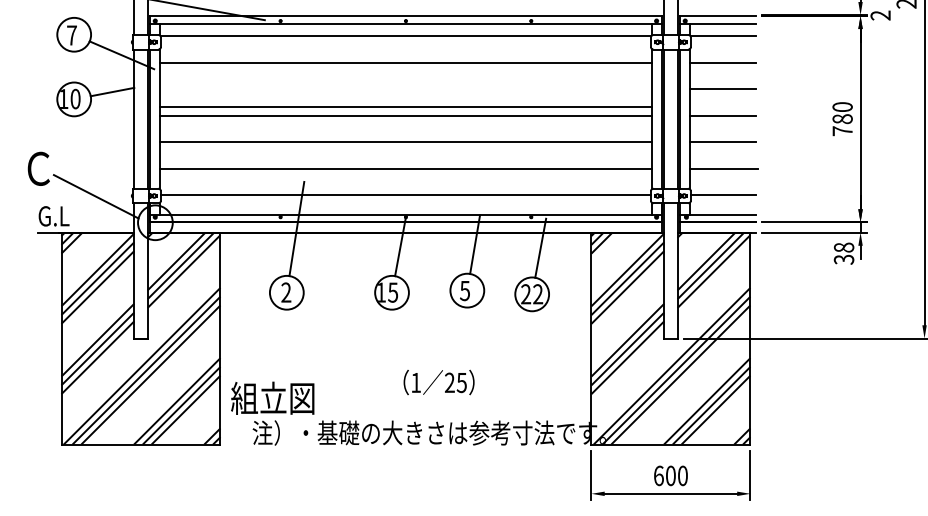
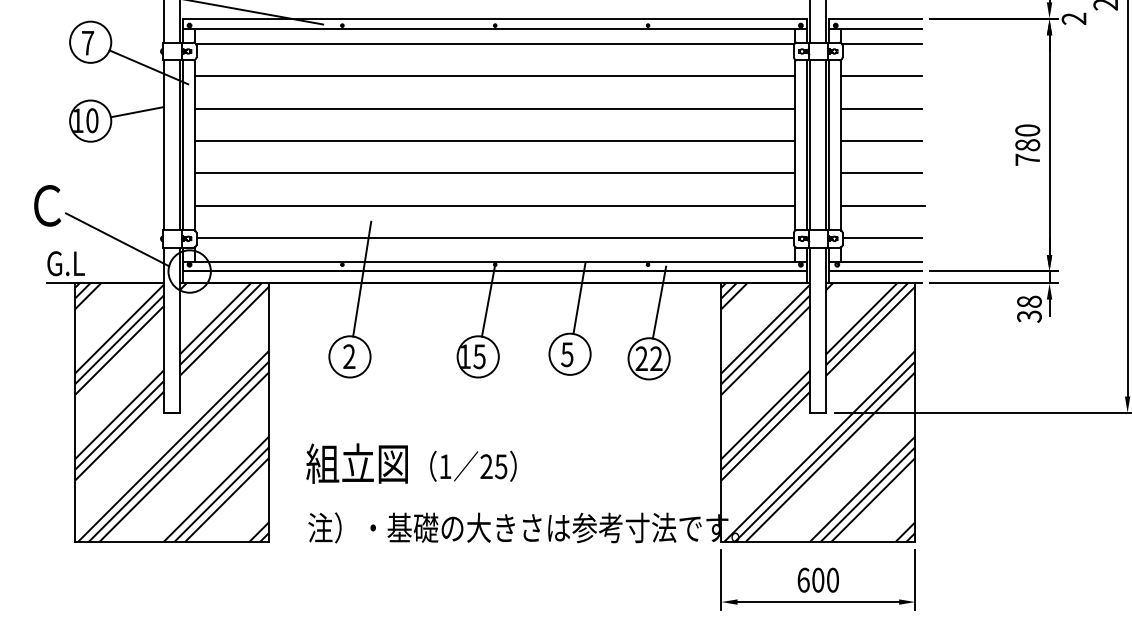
line: (405, 107) -> (494, 109), moved
text: (438, 382) -> (472, 466), moved
text: (272, 397) -> (356, 462), moved

